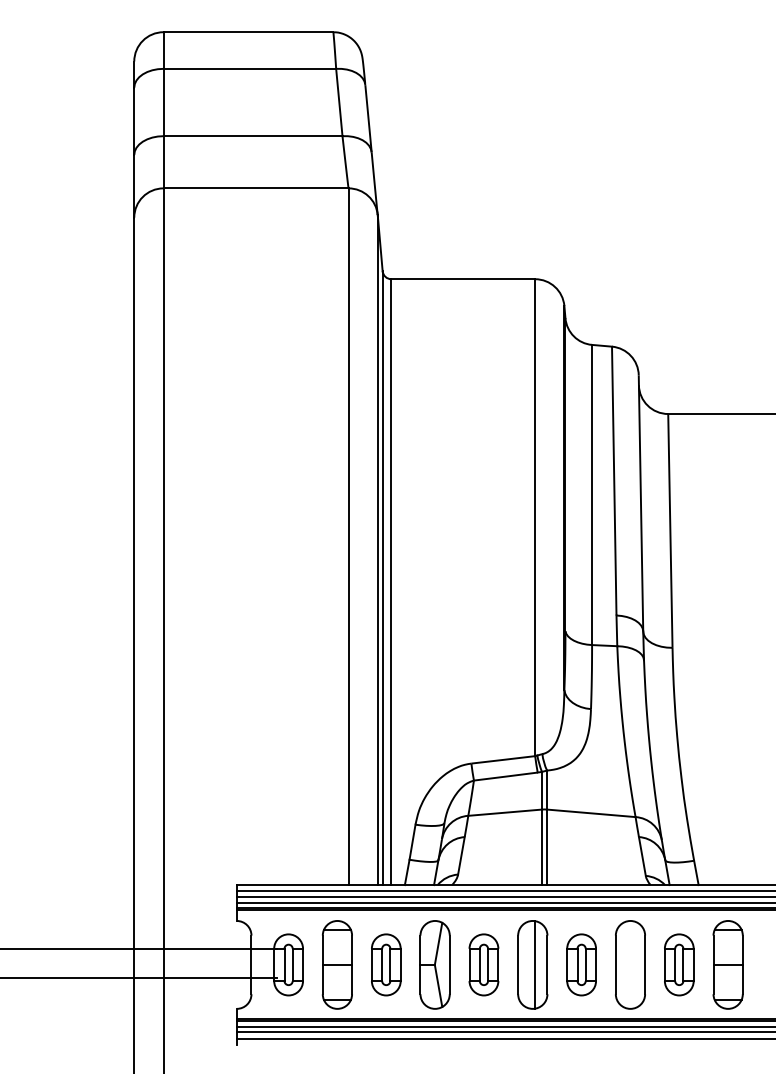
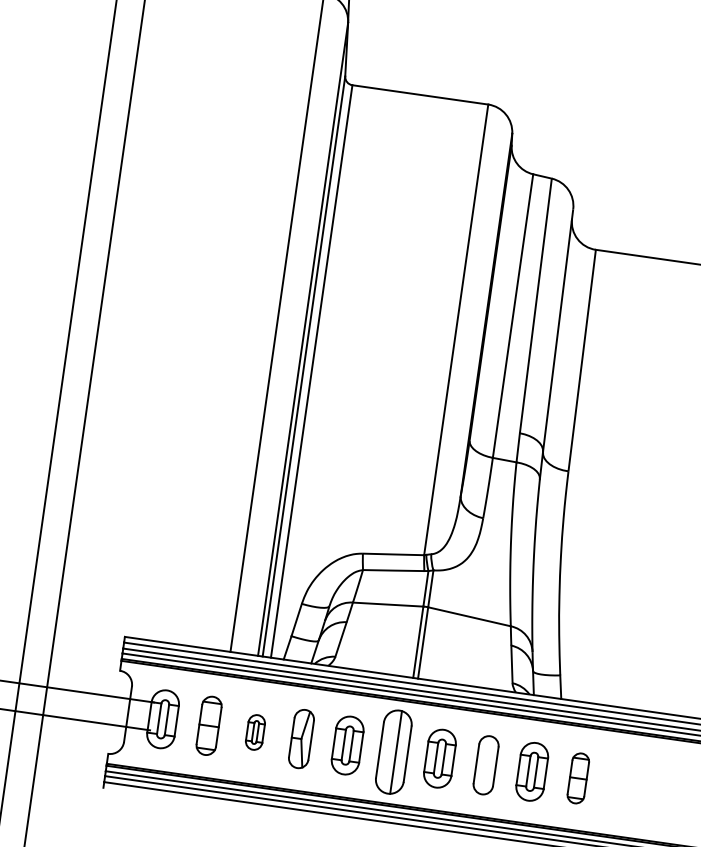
part: (336, 964) -> (208, 725), size x0.7
part: (386, 964) -> (255, 732), size x0.6
part: (434, 964) -> (301, 738), size x0.7
part: (630, 964) -> (486, 764), size x0.7
part: (727, 964) -> (577, 777), size x0.6

